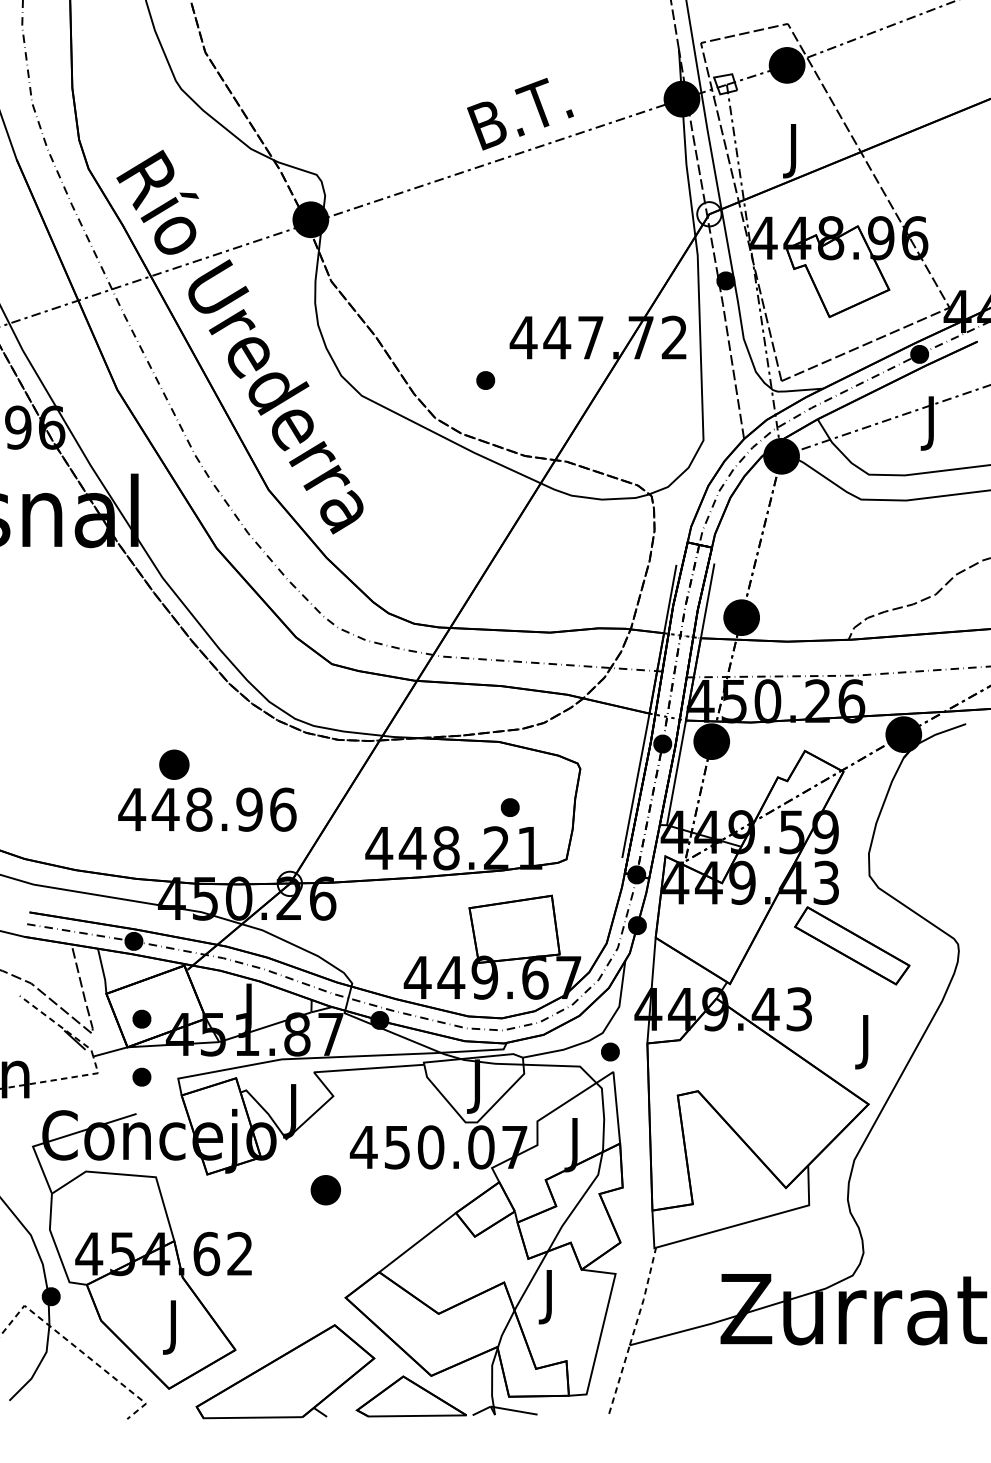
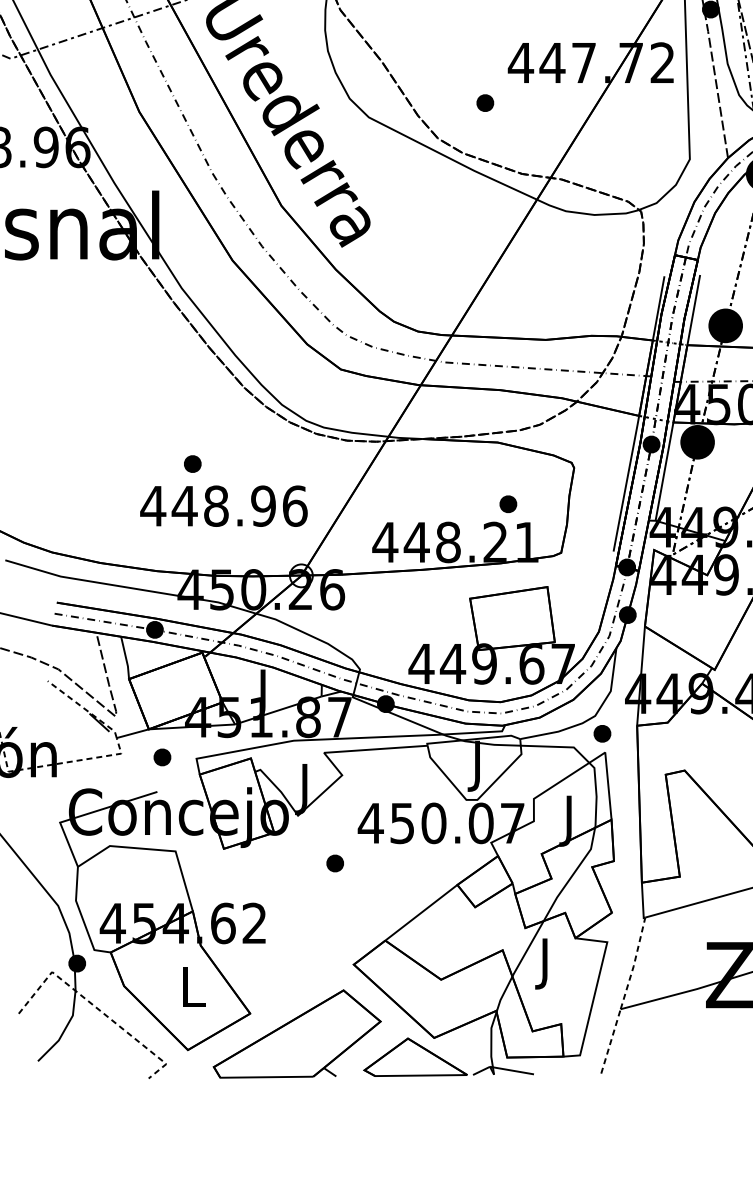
part: (173, 764) -> (192, 463), size x0.62
part: (141, 1018) -> (162, 702), removed
part: (325, 1189) -> (334, 862), size x0.62
text: (175, 1327) -> (193, 992), J -> L

